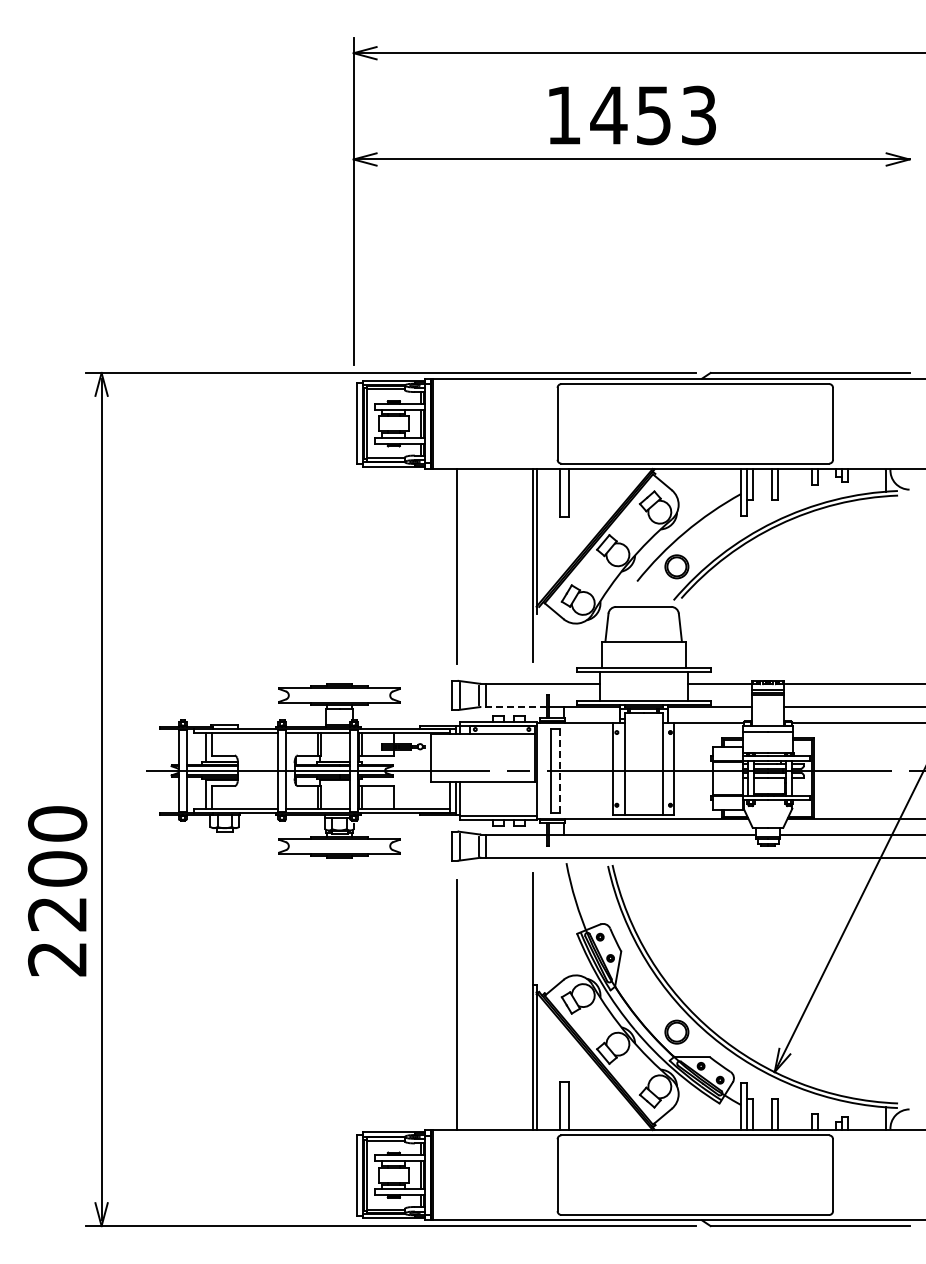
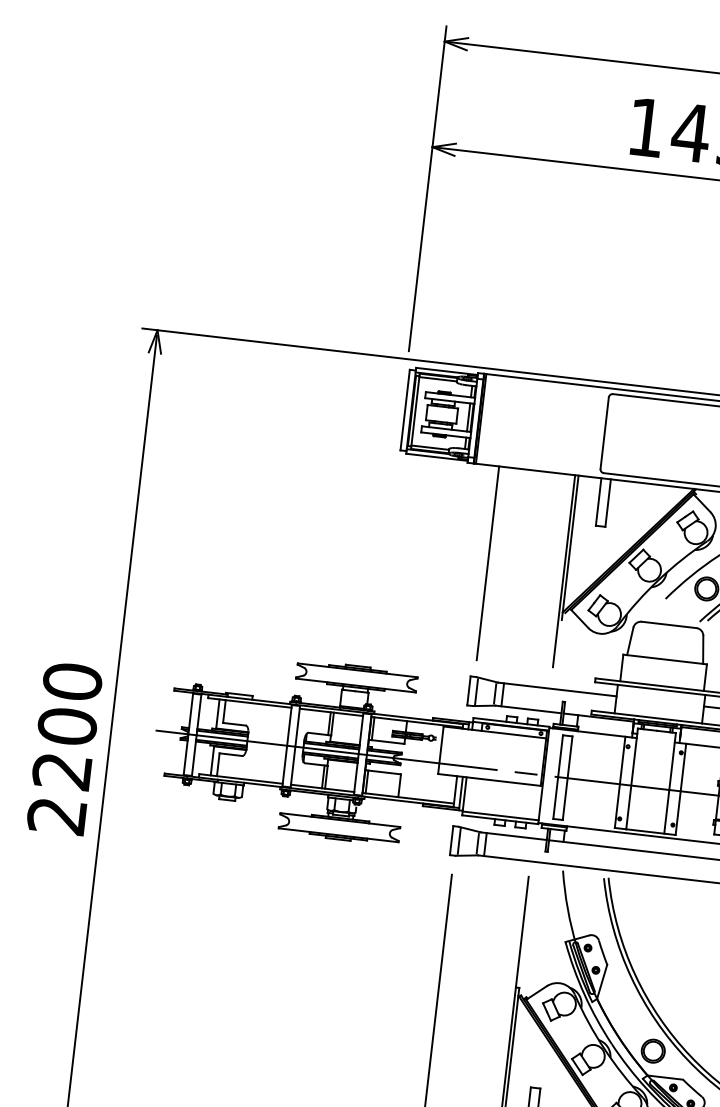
line: (514, 707) -> (529, 710), dashed -> solid
line: (560, 770) -> (567, 777), dashed -> solid
text: (57, 891) -> (64, 748), moved

